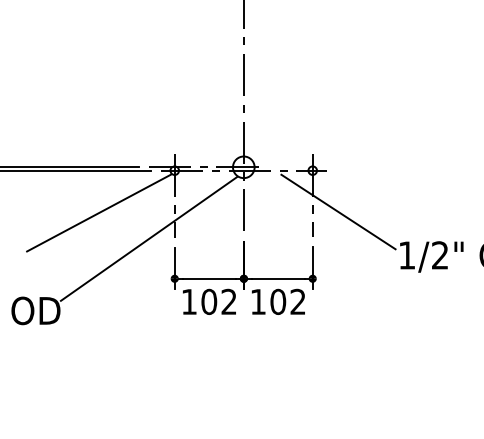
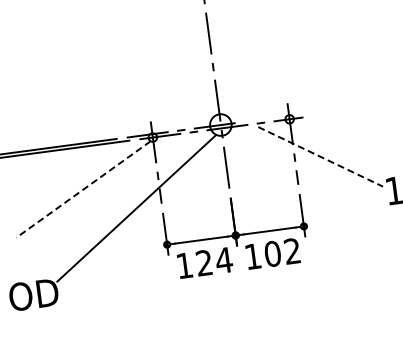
line: (338, 212) -> (320, 157), solid -> dashed
line: (99, 213) -> (83, 189), solid -> dashed
text: (219, 301) -> (214, 261), 102 -> 124

